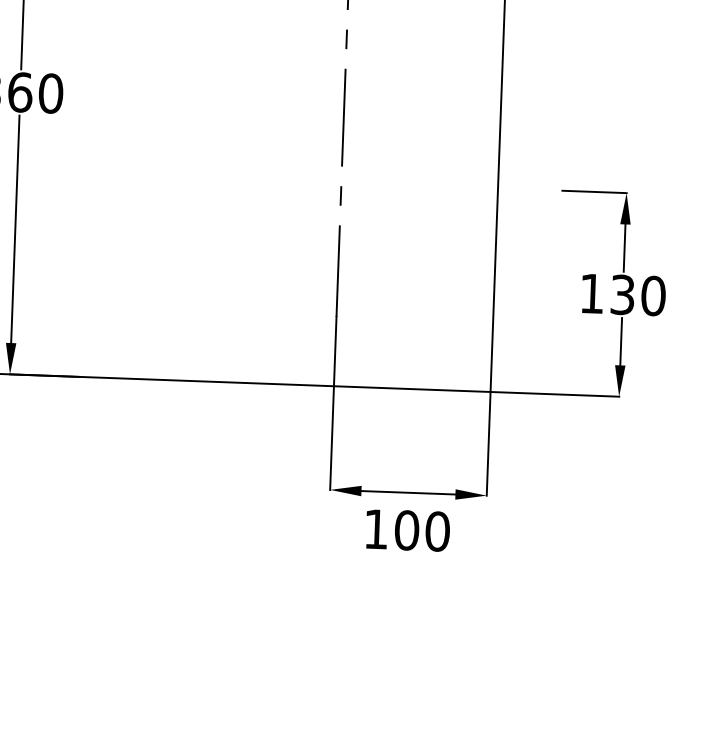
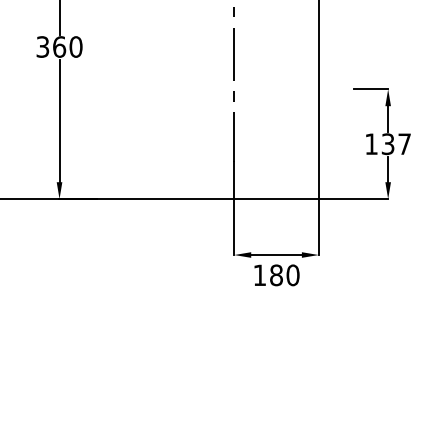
text: (653, 296) -> (404, 144), 130 -> 137
text: (407, 528) -> (276, 274), 100 -> 180

